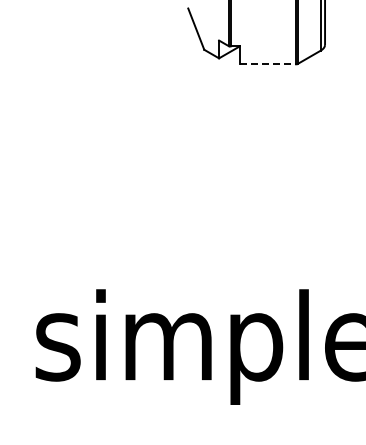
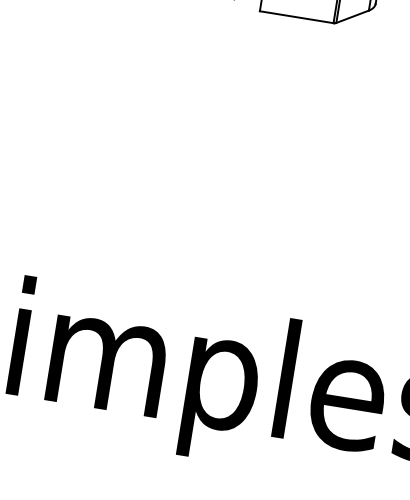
line: (268, 64) -> (297, 17), dashed -> solid

